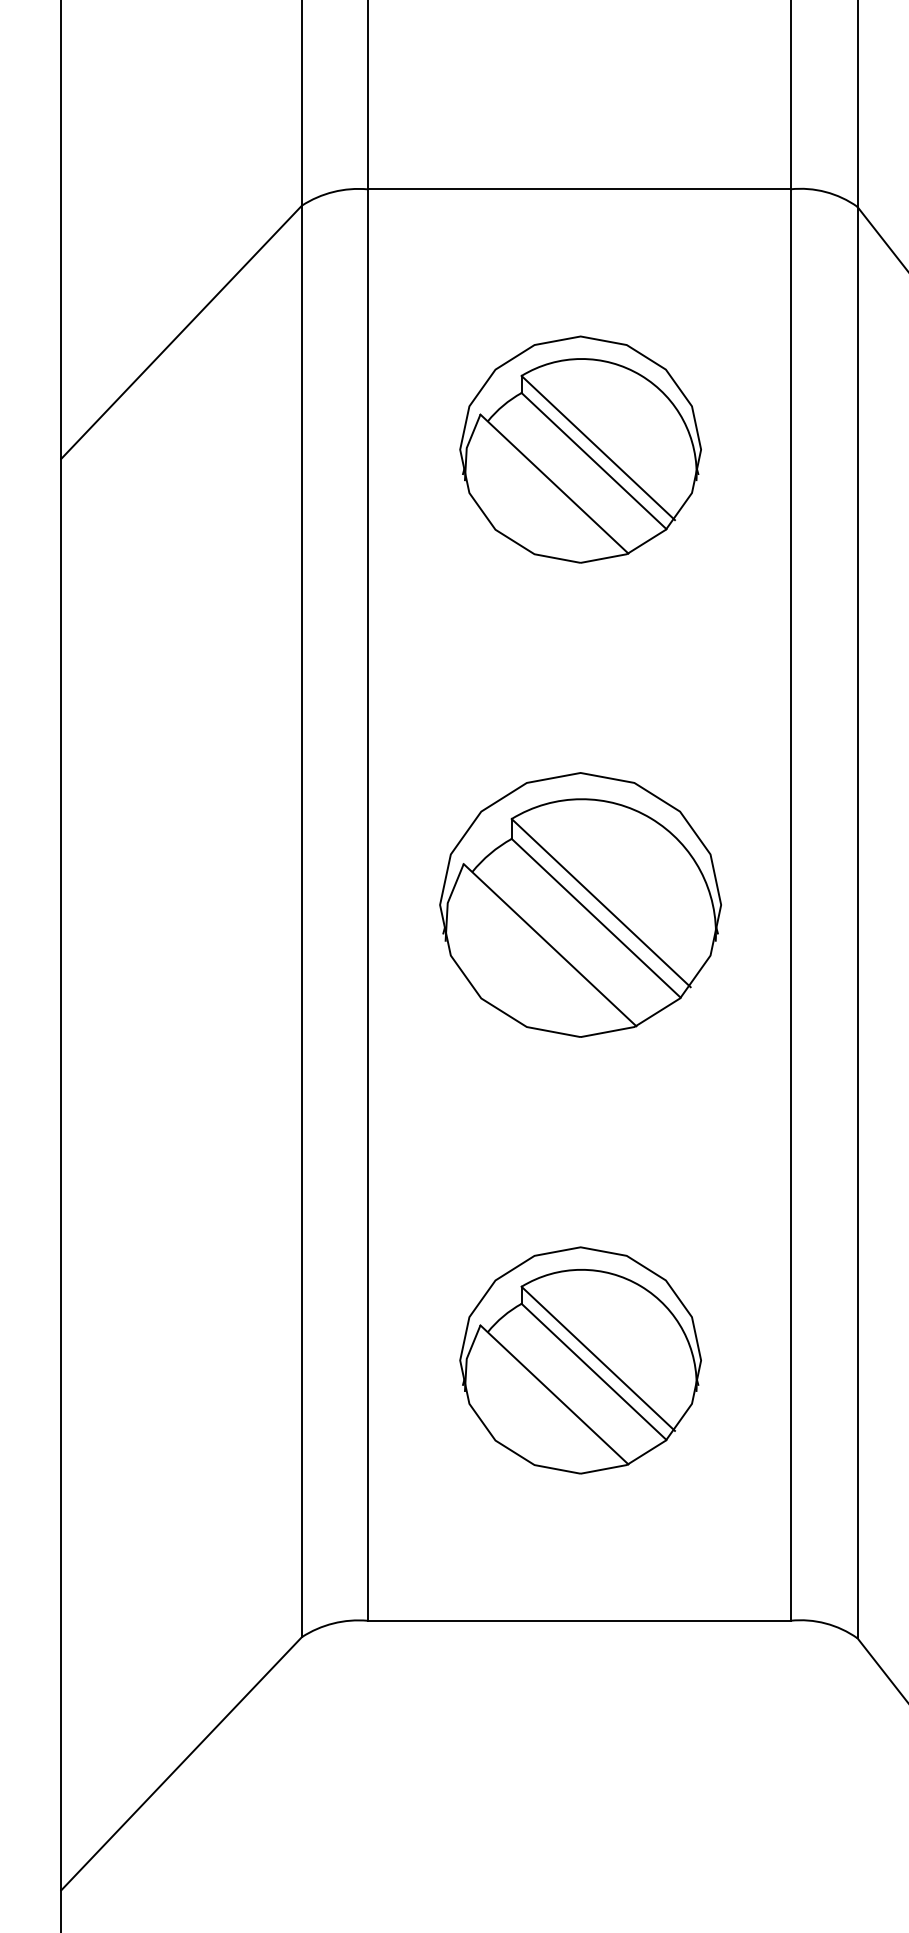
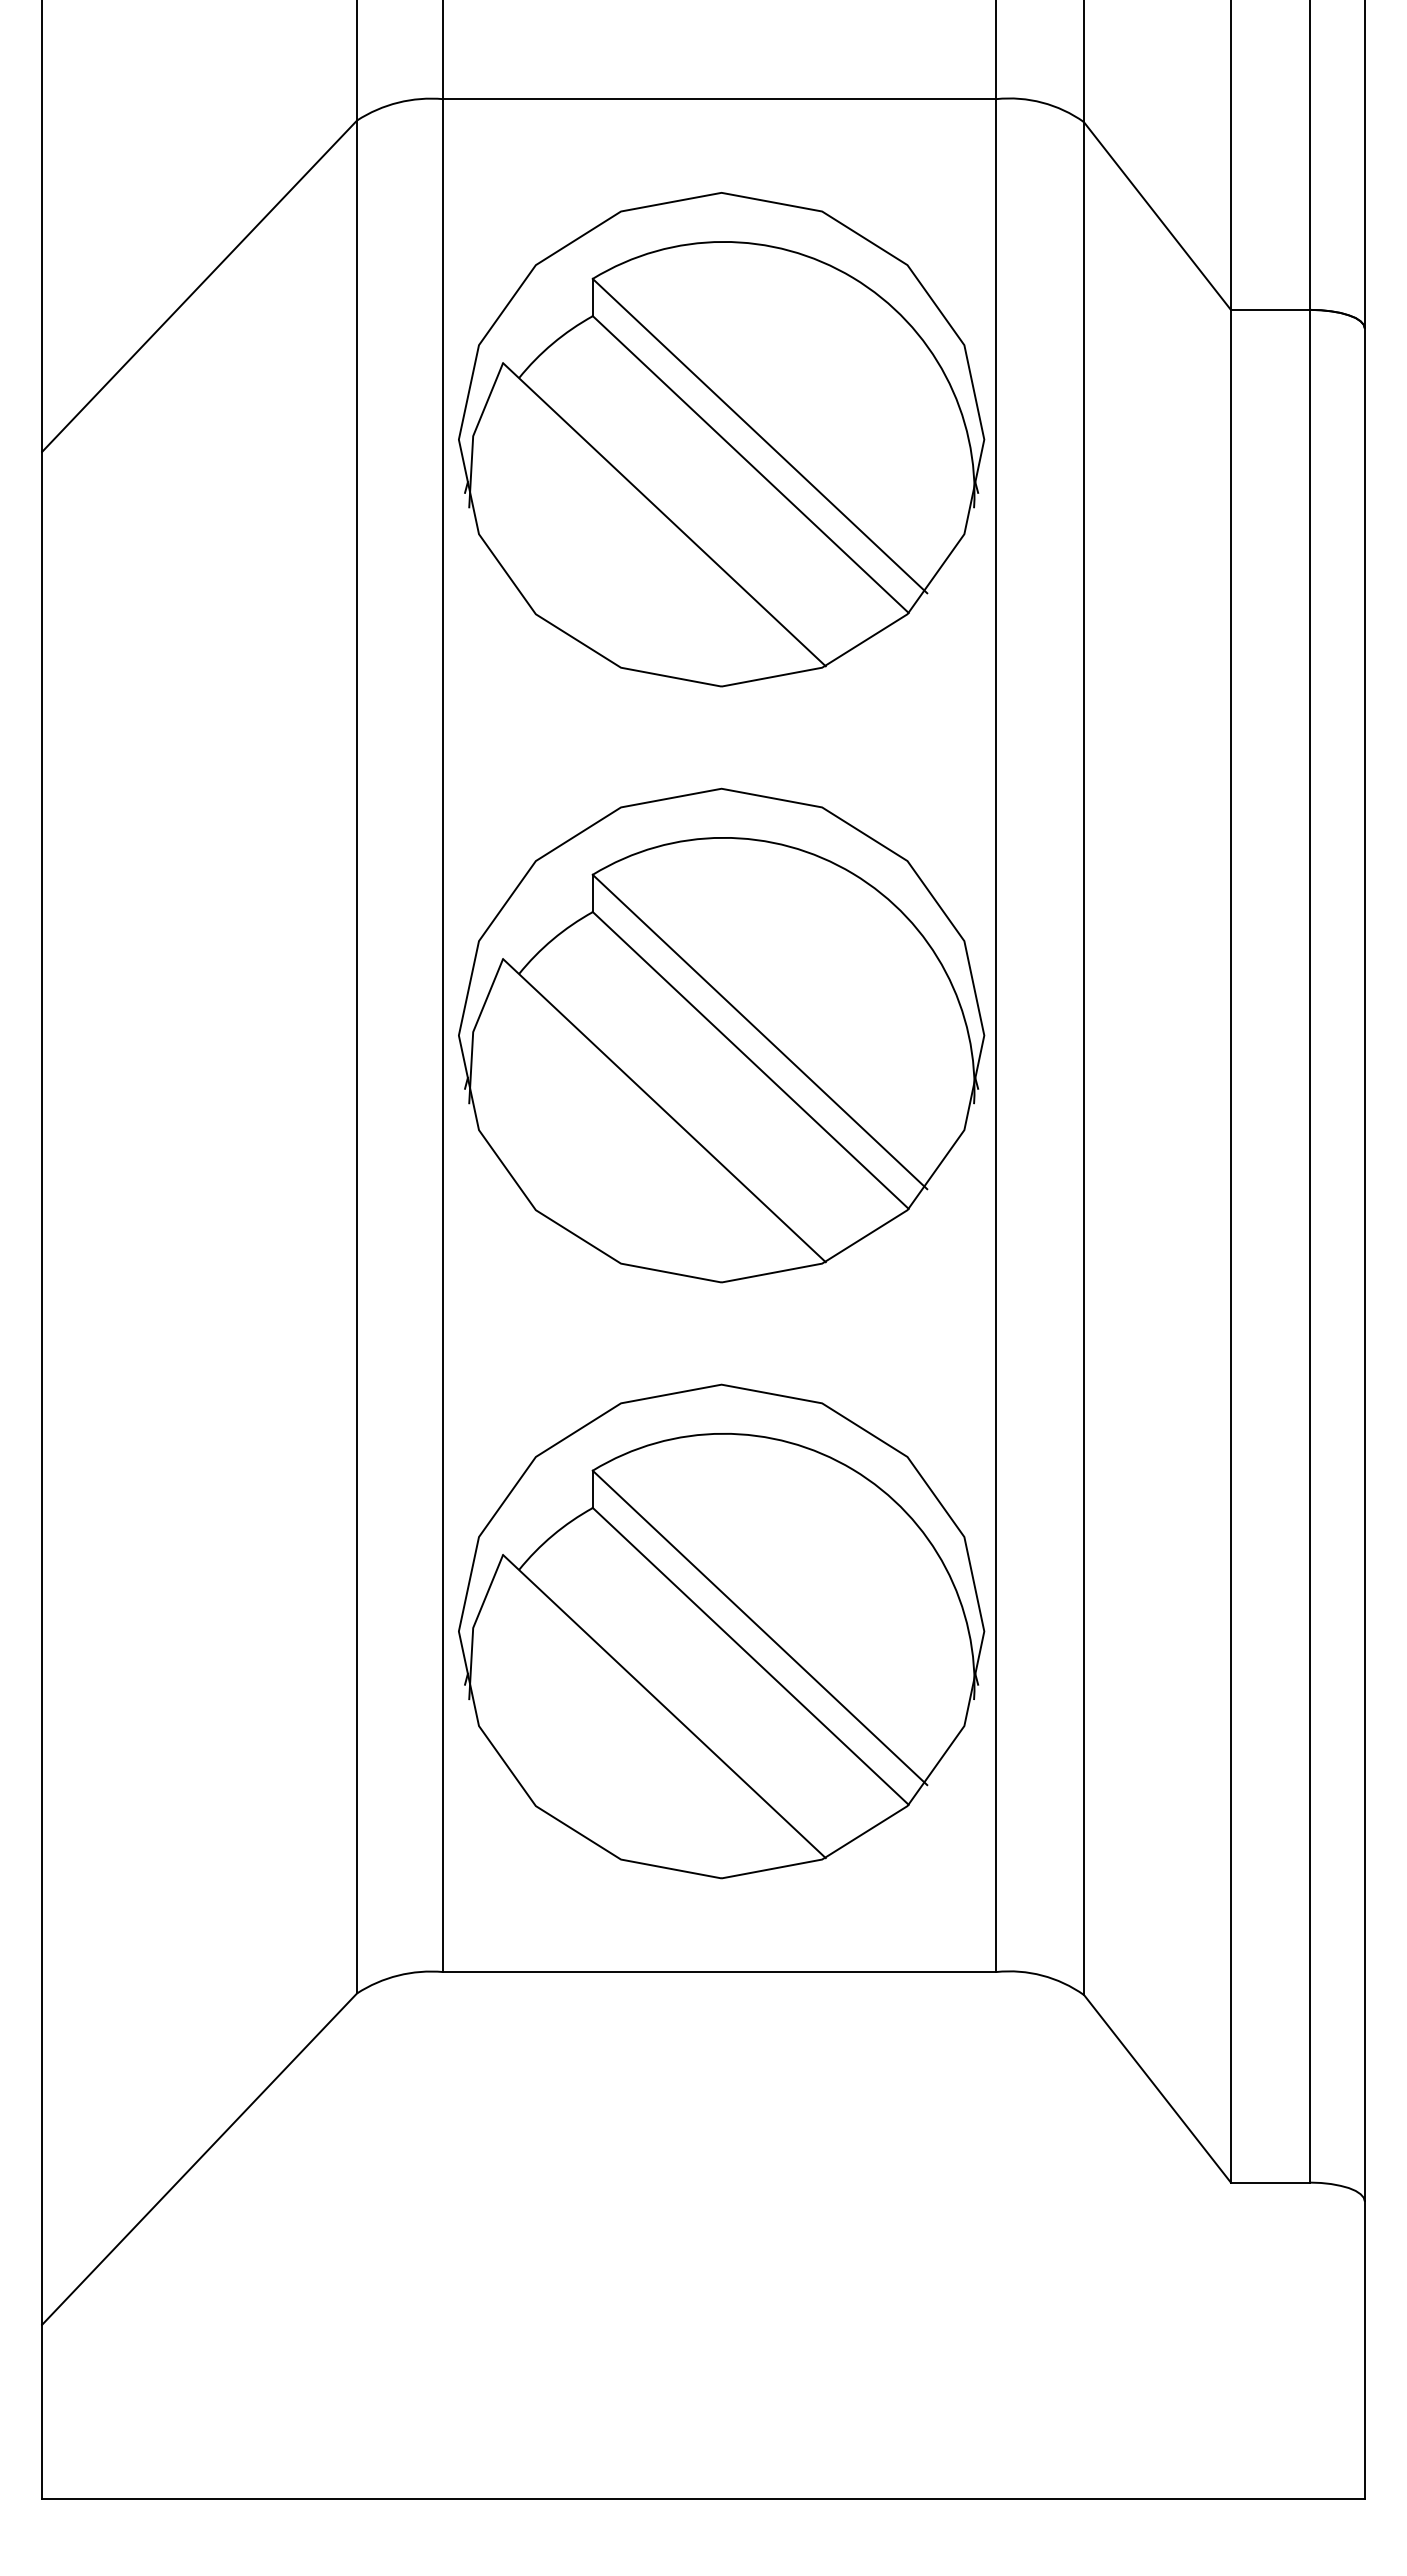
part: (580, 449) -> (721, 439), size x1.67
part: (580, 904) -> (721, 1035), size x1.43
part: (580, 1360) -> (721, 1631), size x1.67

